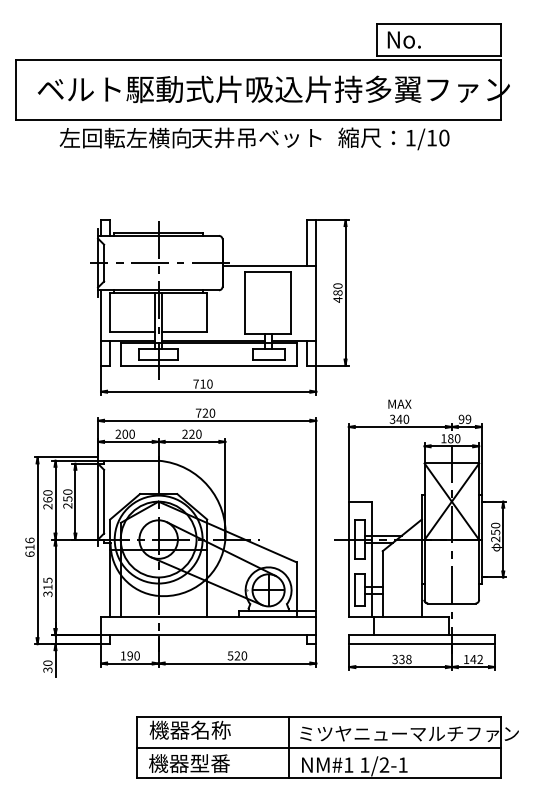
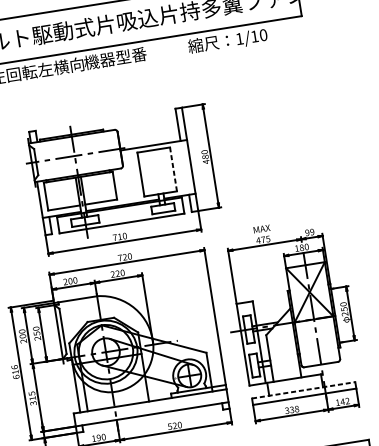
text: (256, 137) -> (130, 55), 天井吊ベット -> 機器型番
line: (291, 303) -> (173, 169), solid -> dashed
text: (399, 419) -> (263, 239), 340 -> 475
text: (47, 499) -> (22, 336), 260 -> 200
line: (422, 635) -> (303, 390), solid -> dashed

